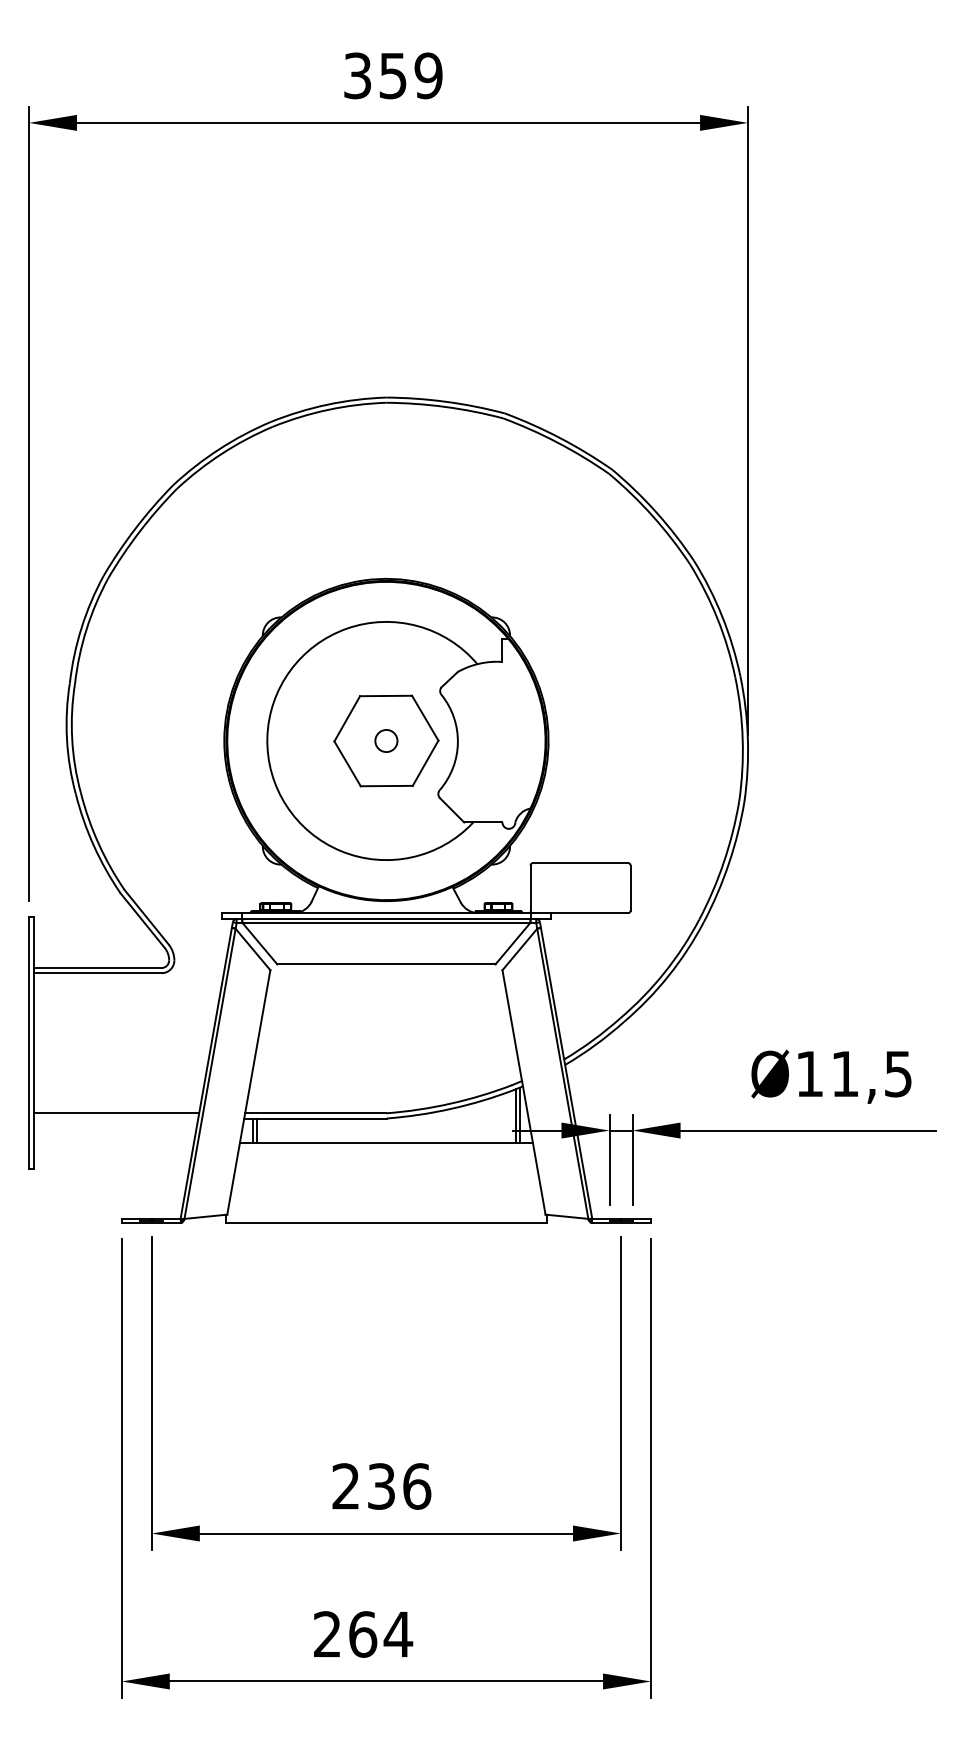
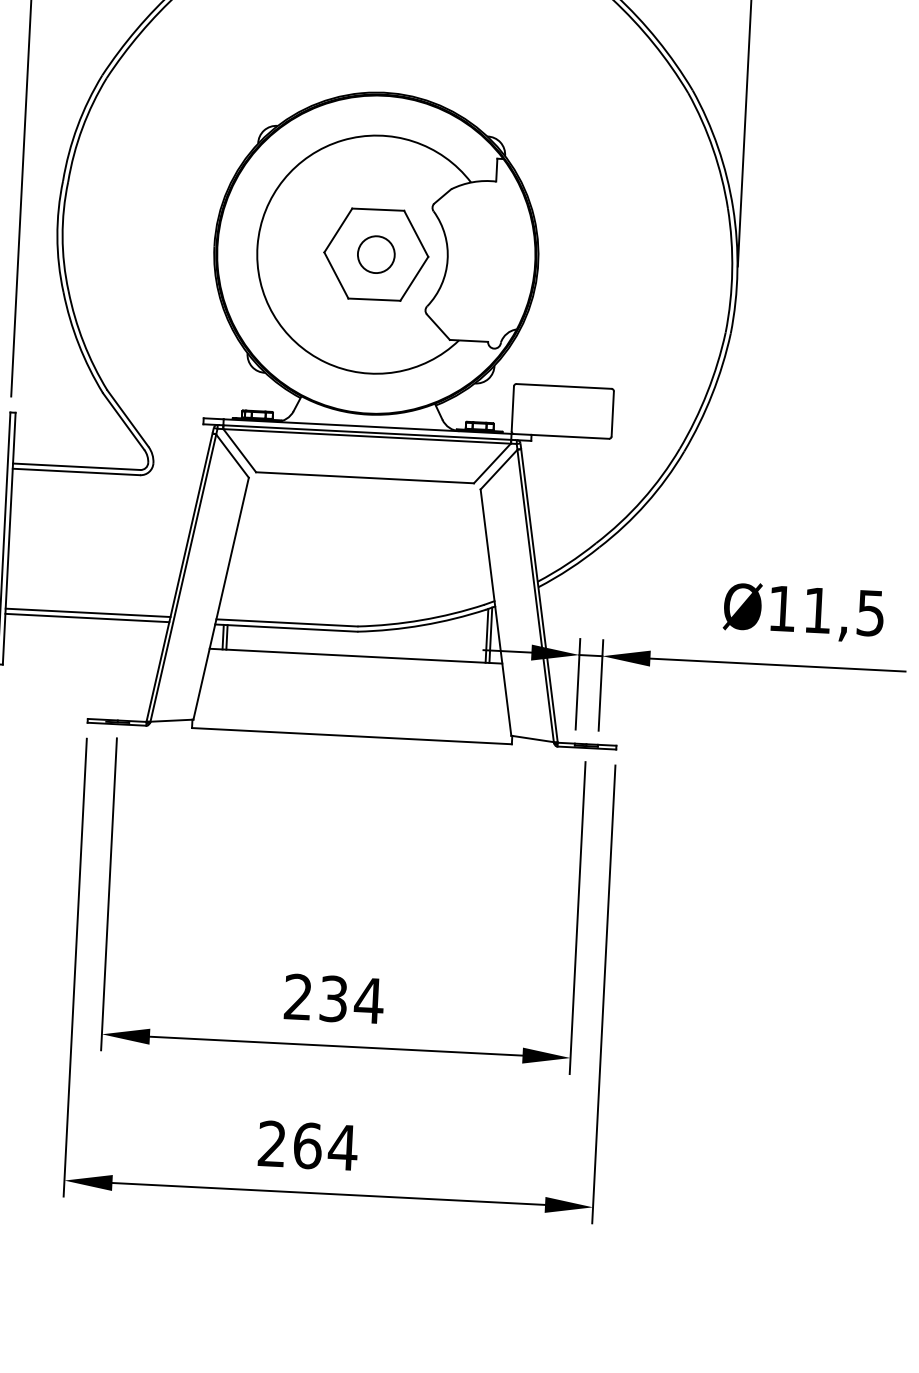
circle: (386, 740) -> (376, 254), size x1.67
line: (116, 1118) -> (87, 618), added
text: (416, 1486) -> (368, 1000), 236 -> 234

